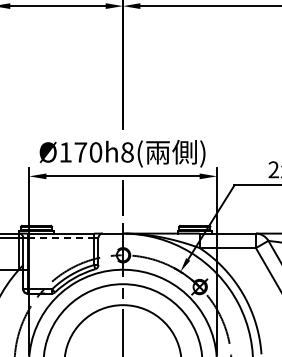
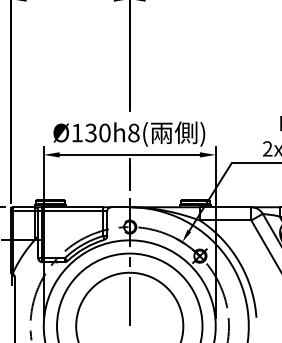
text: (80, 151) -> (90, 132), Ø170h8( -> Ø130h8(
line: (61, 238) -> (73, 211), dashed -> solid

